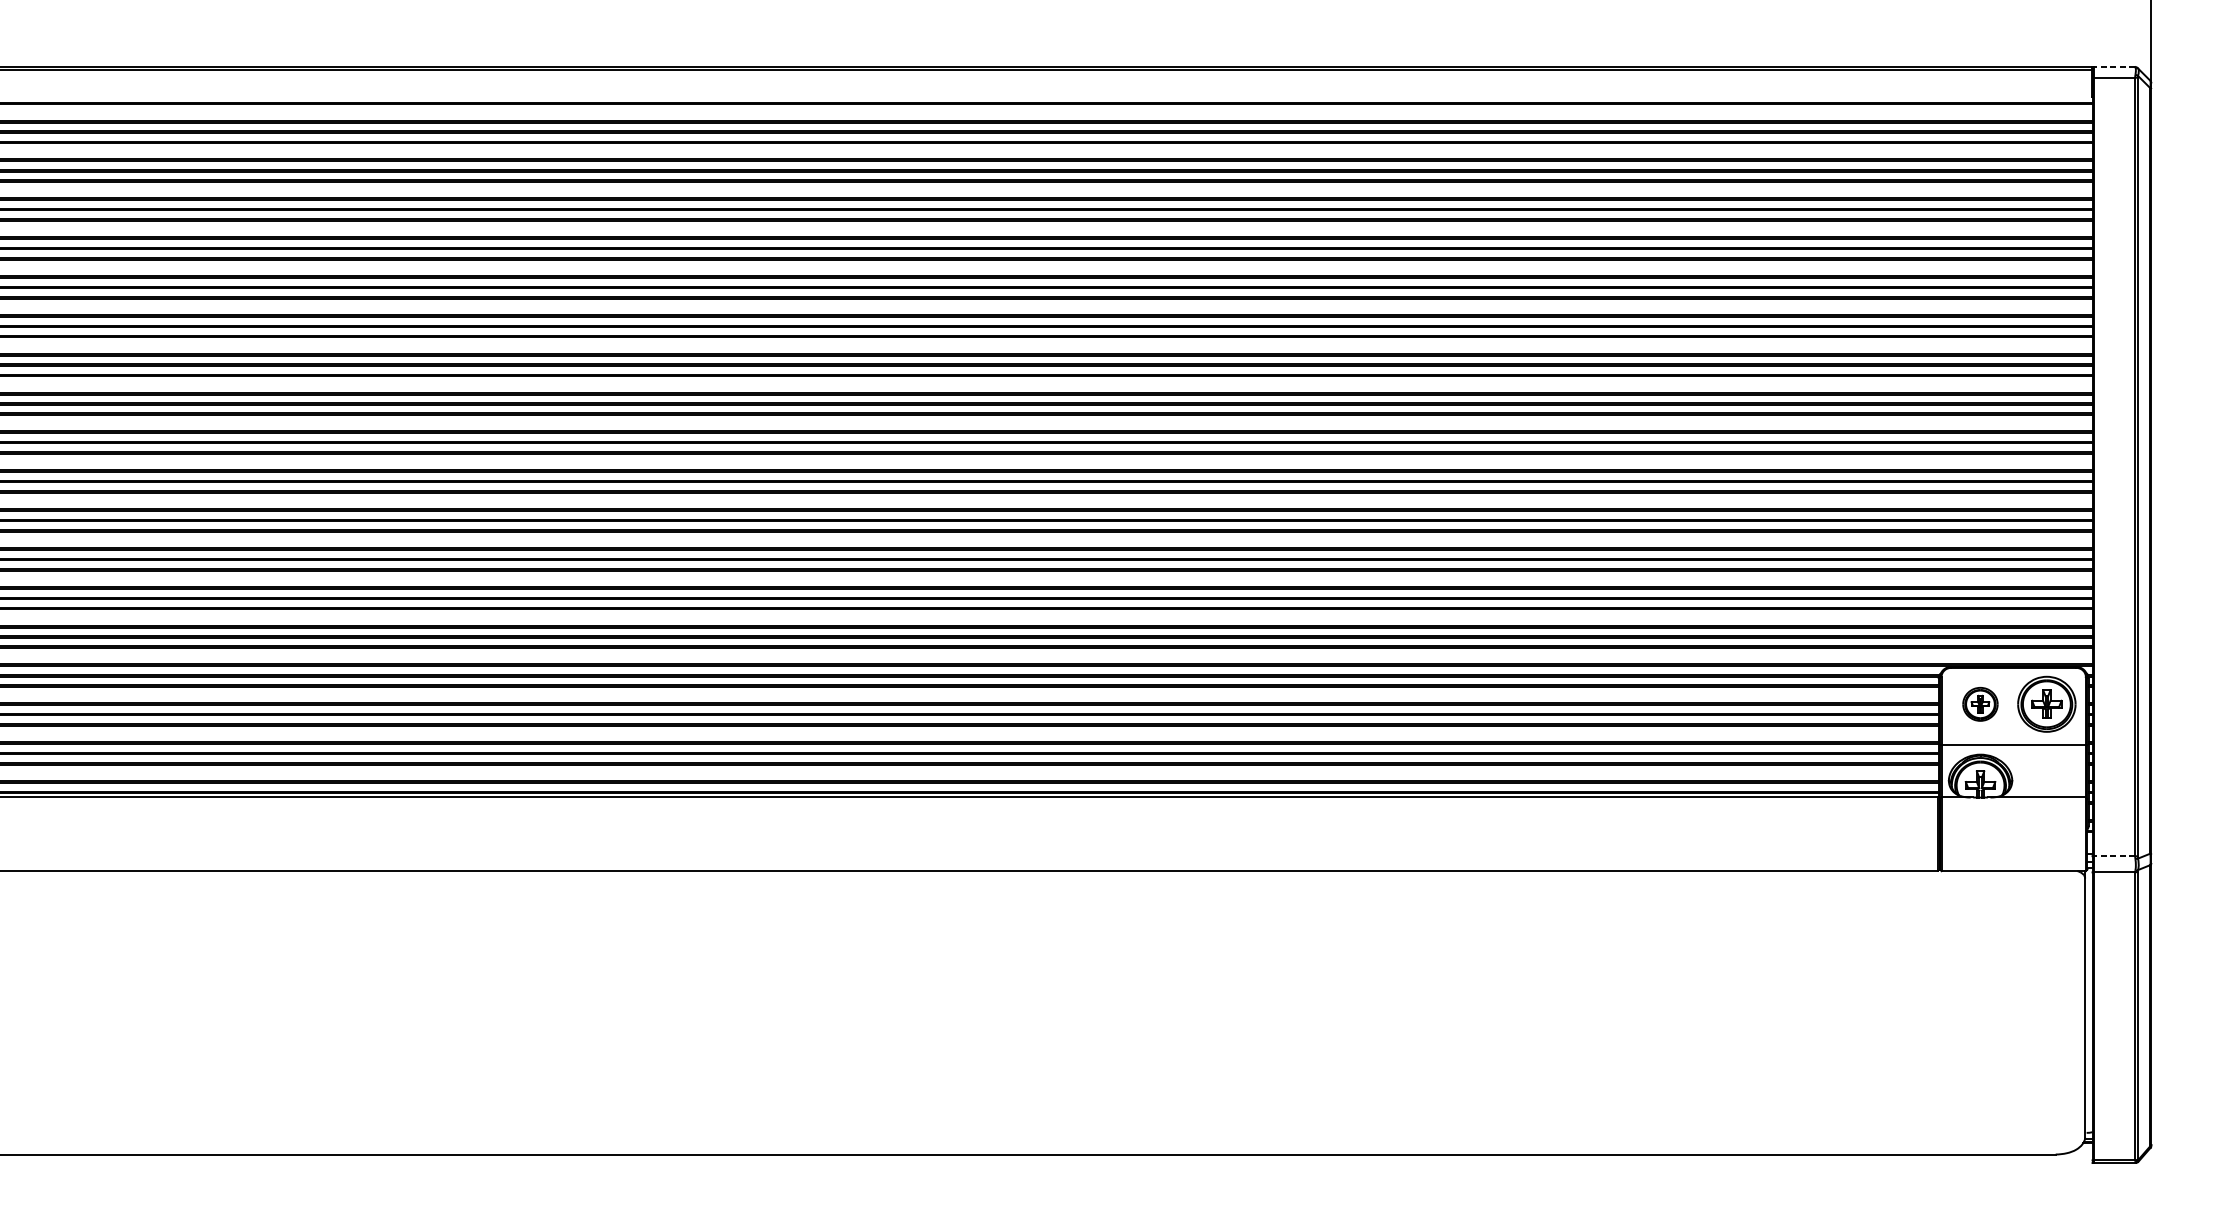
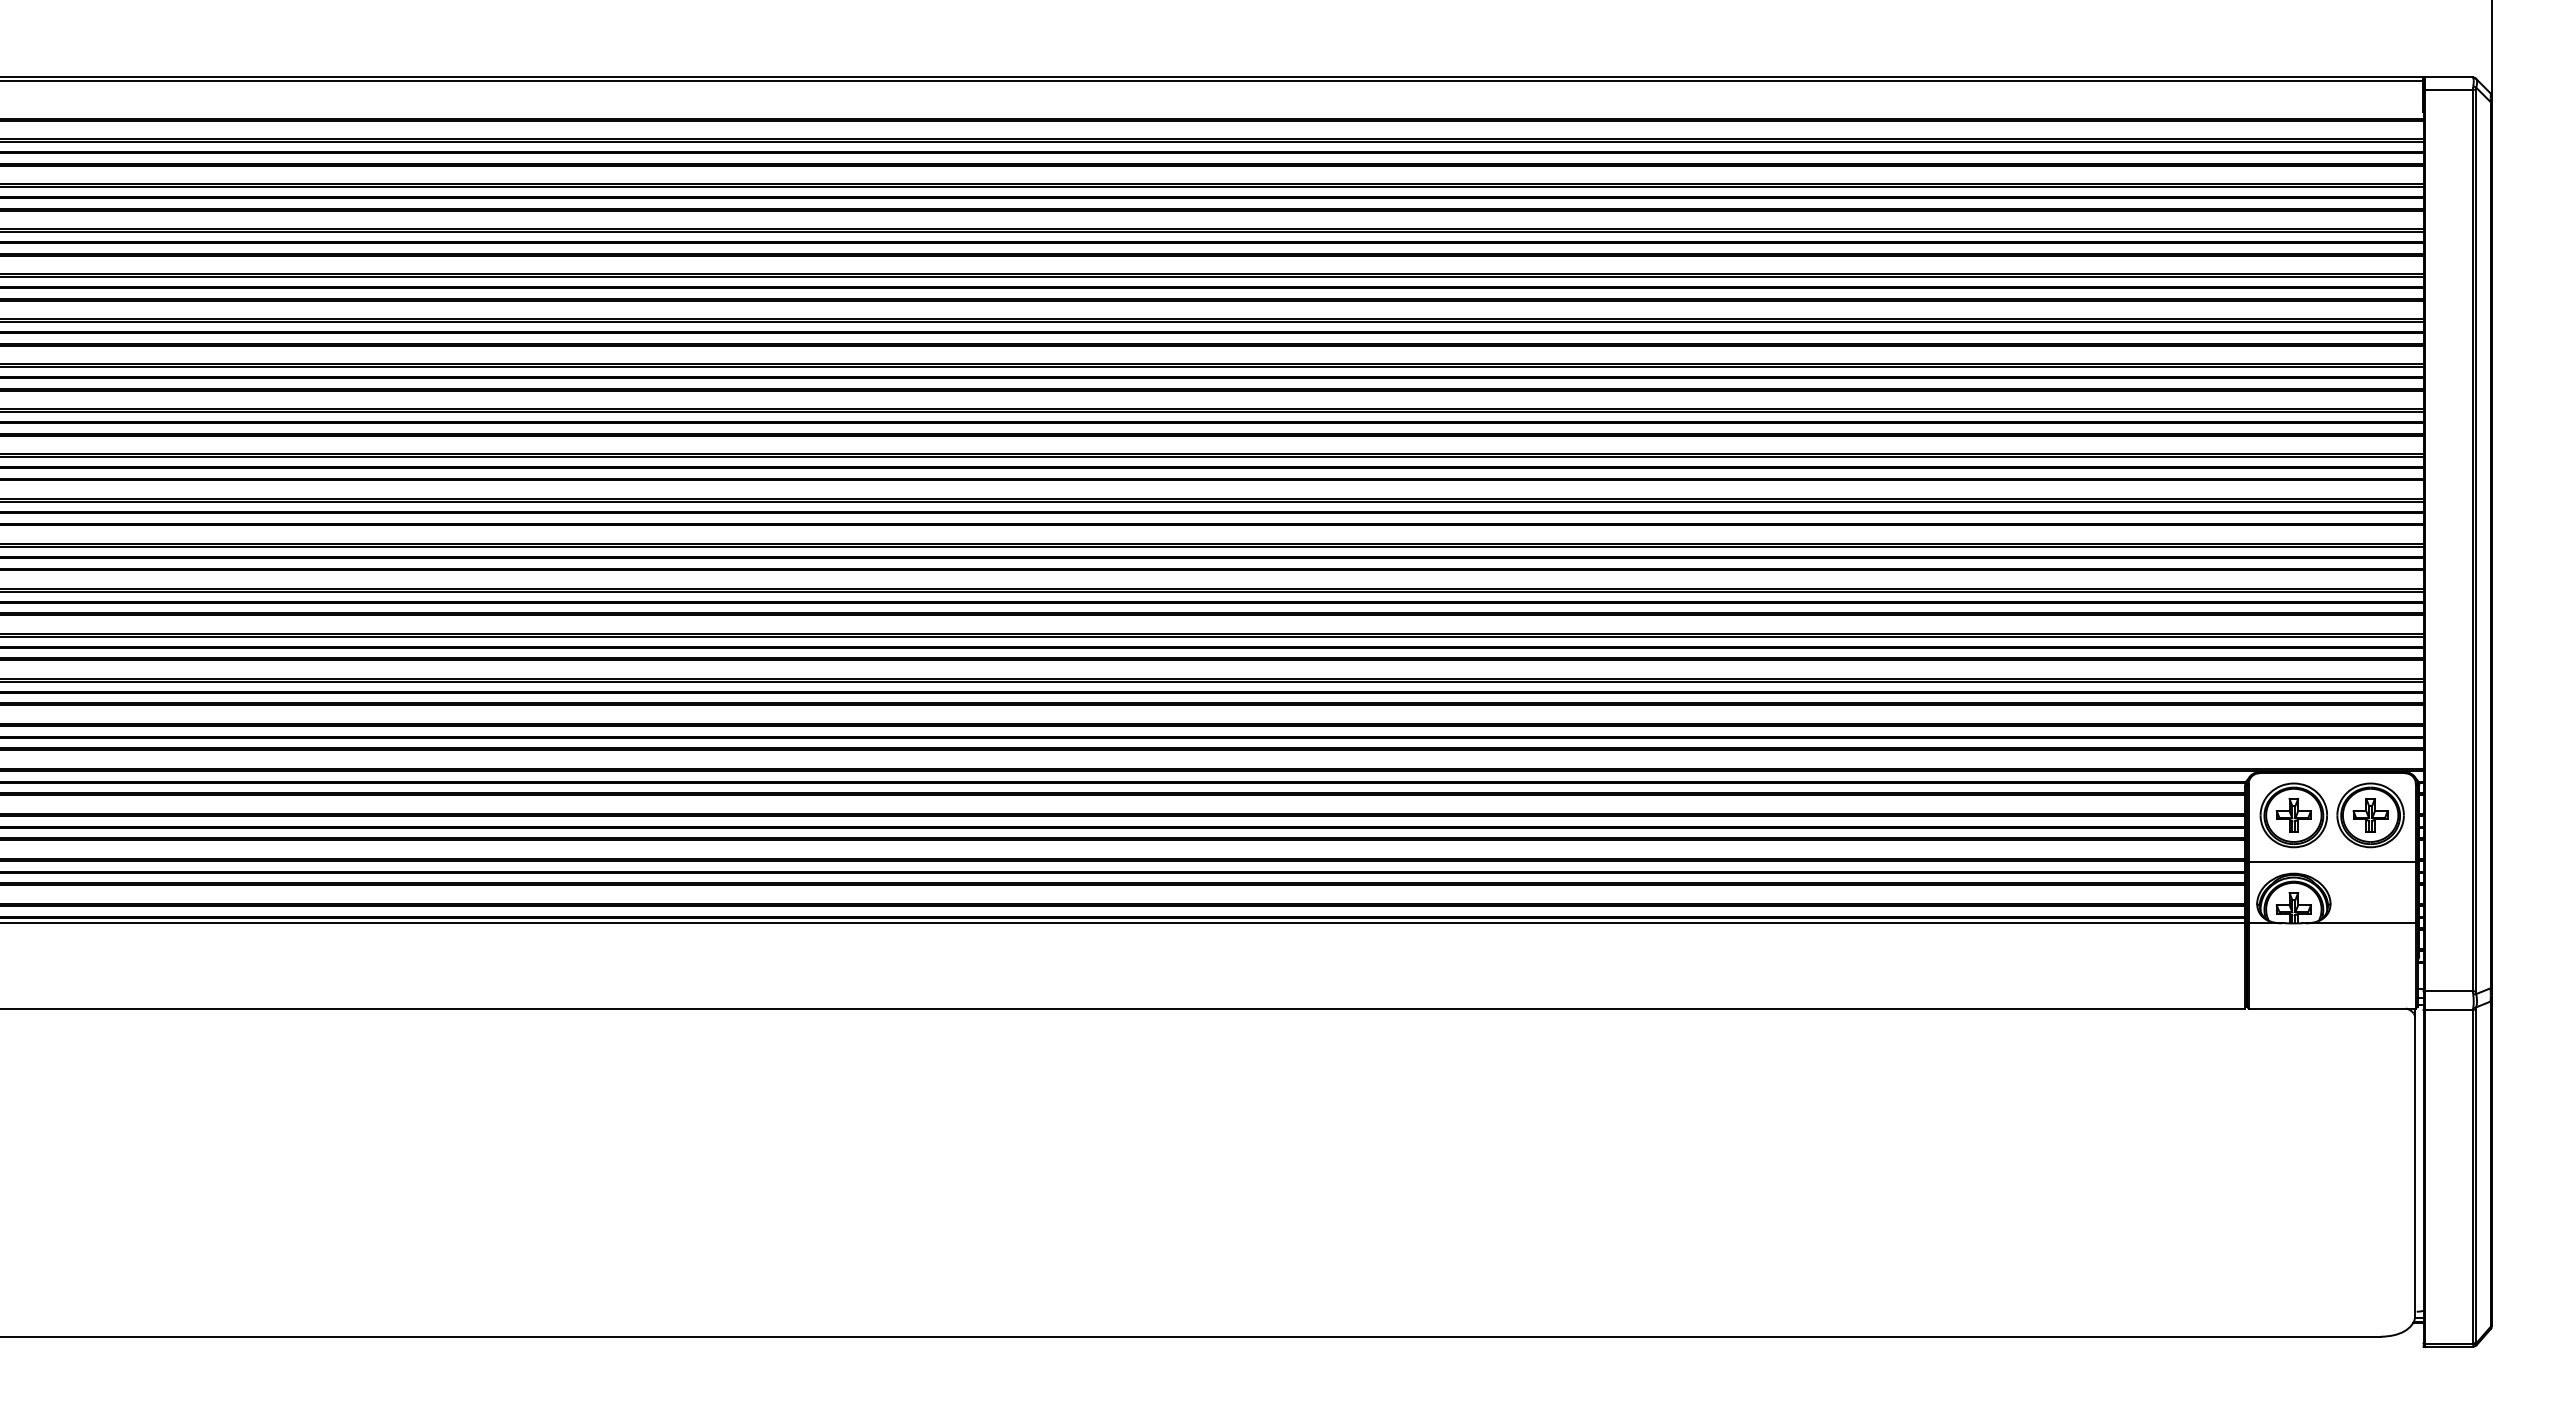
line: (2114, 67) -> (2448, 77), dashed -> solid
part: (1980, 704) -> (2293, 815), size x1.67
line: (2114, 856) -> (2448, 991), dashed -> solid

